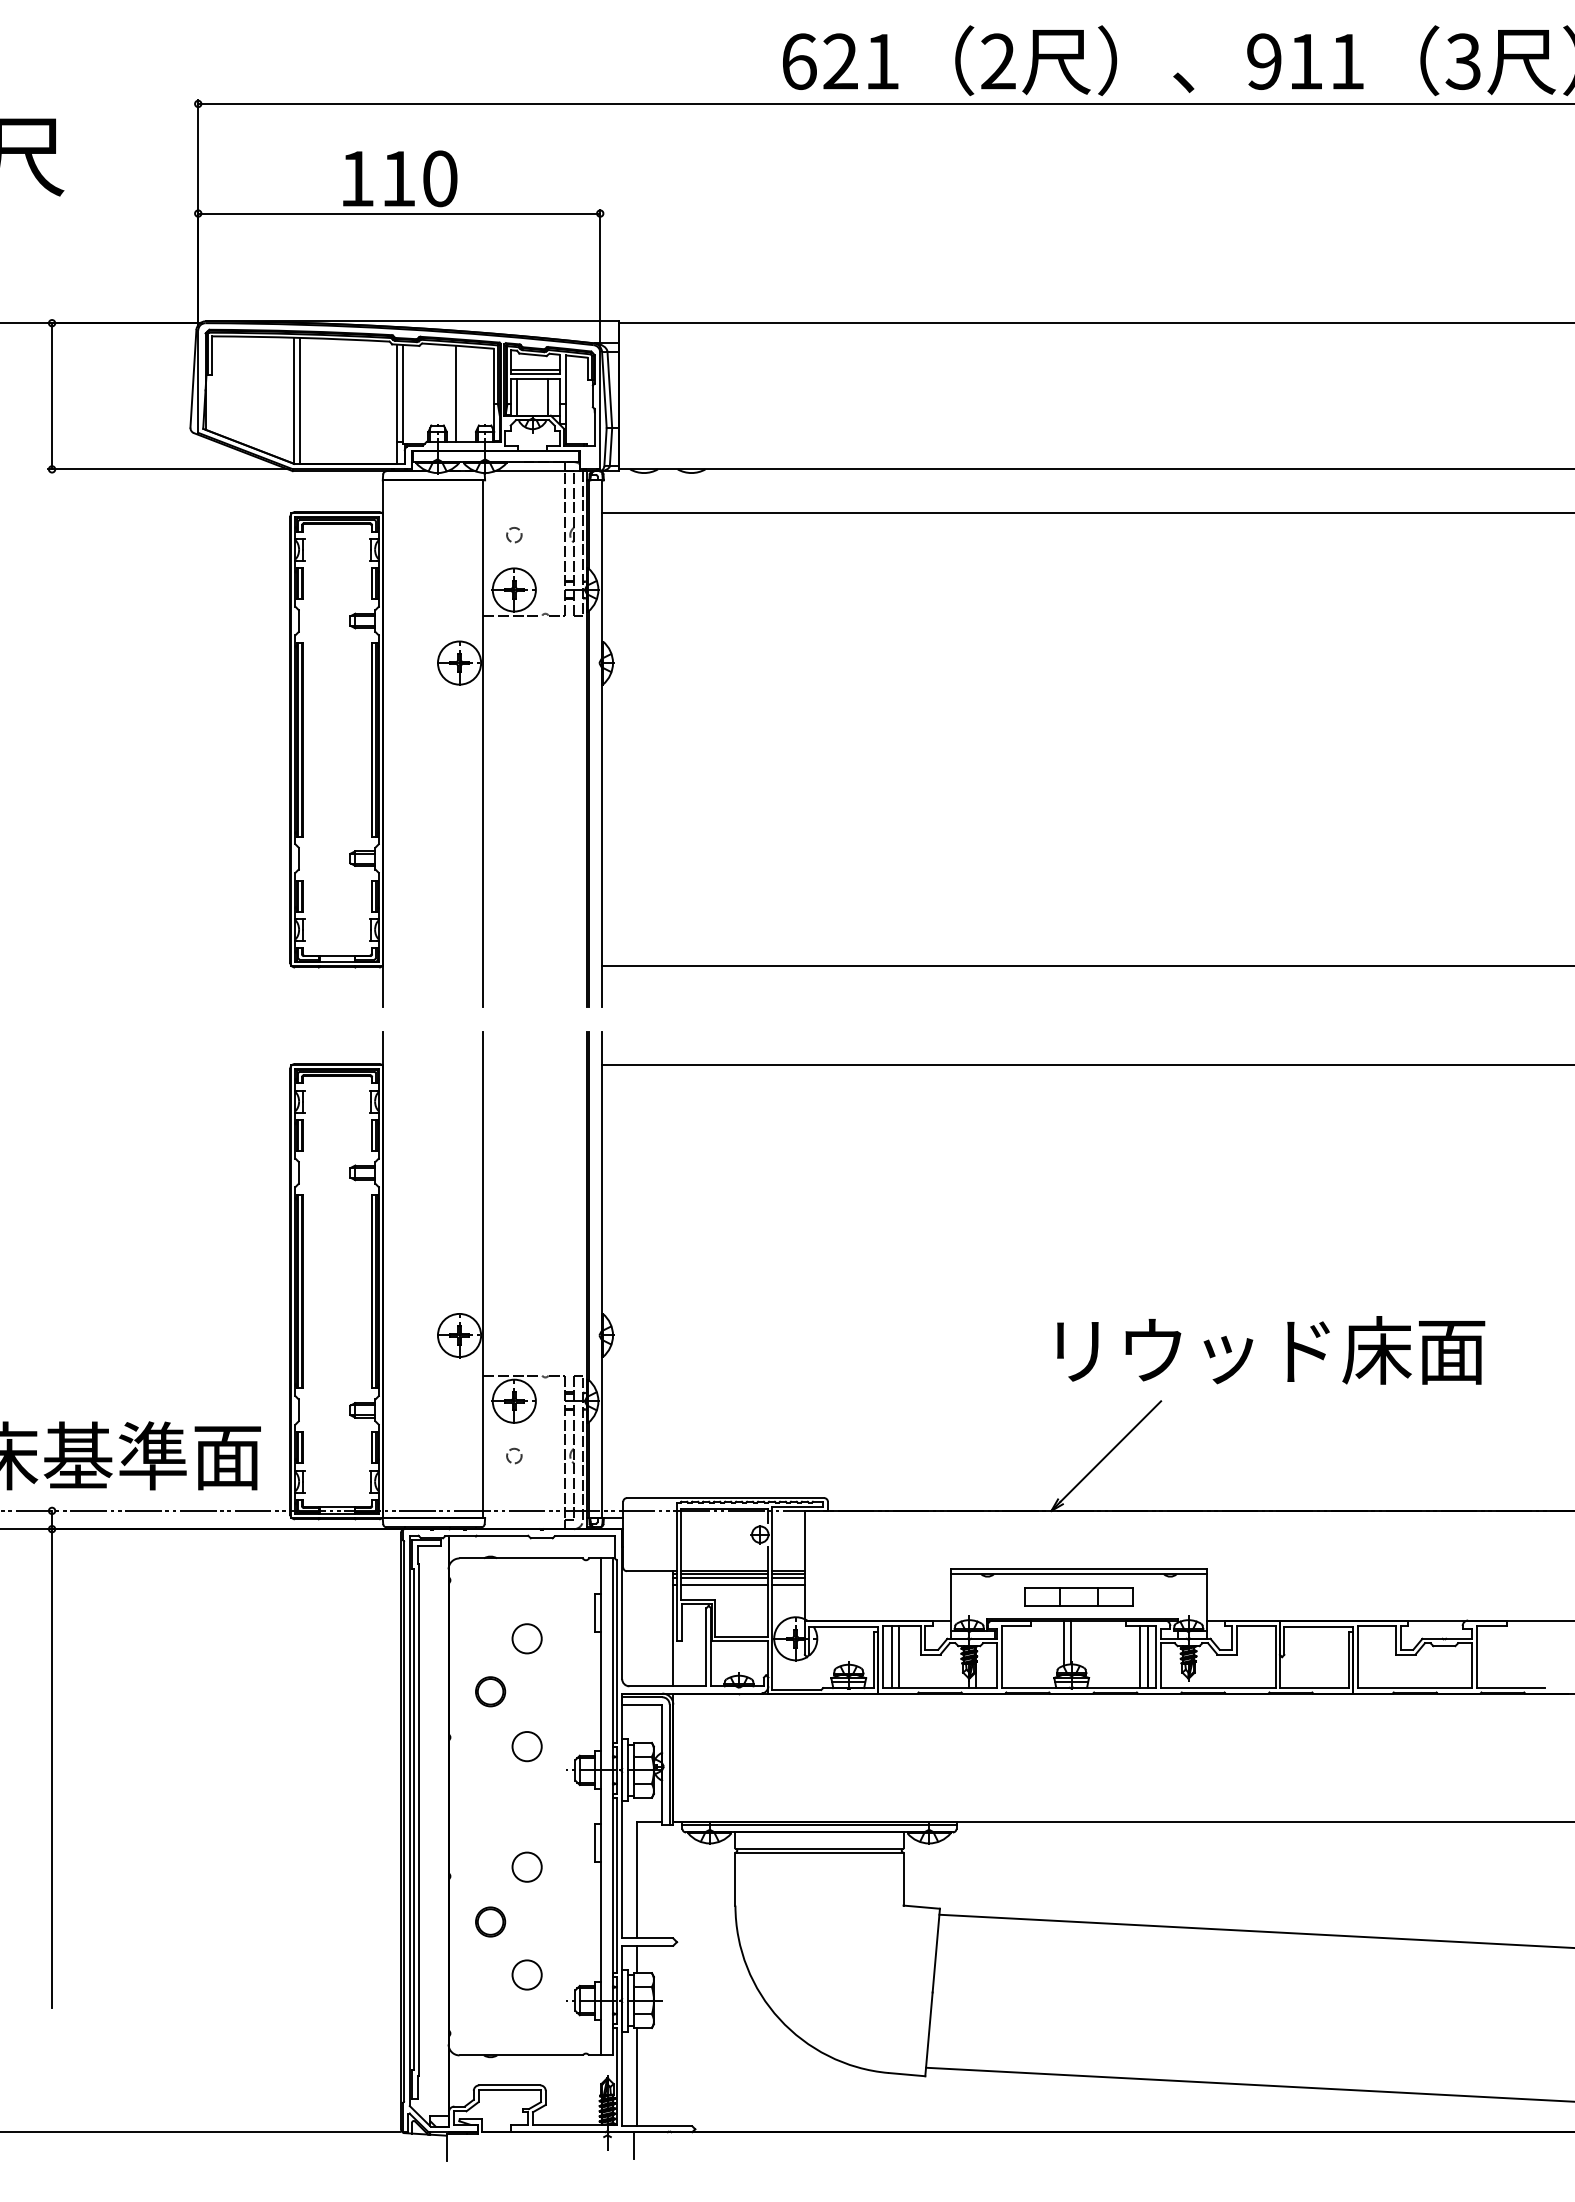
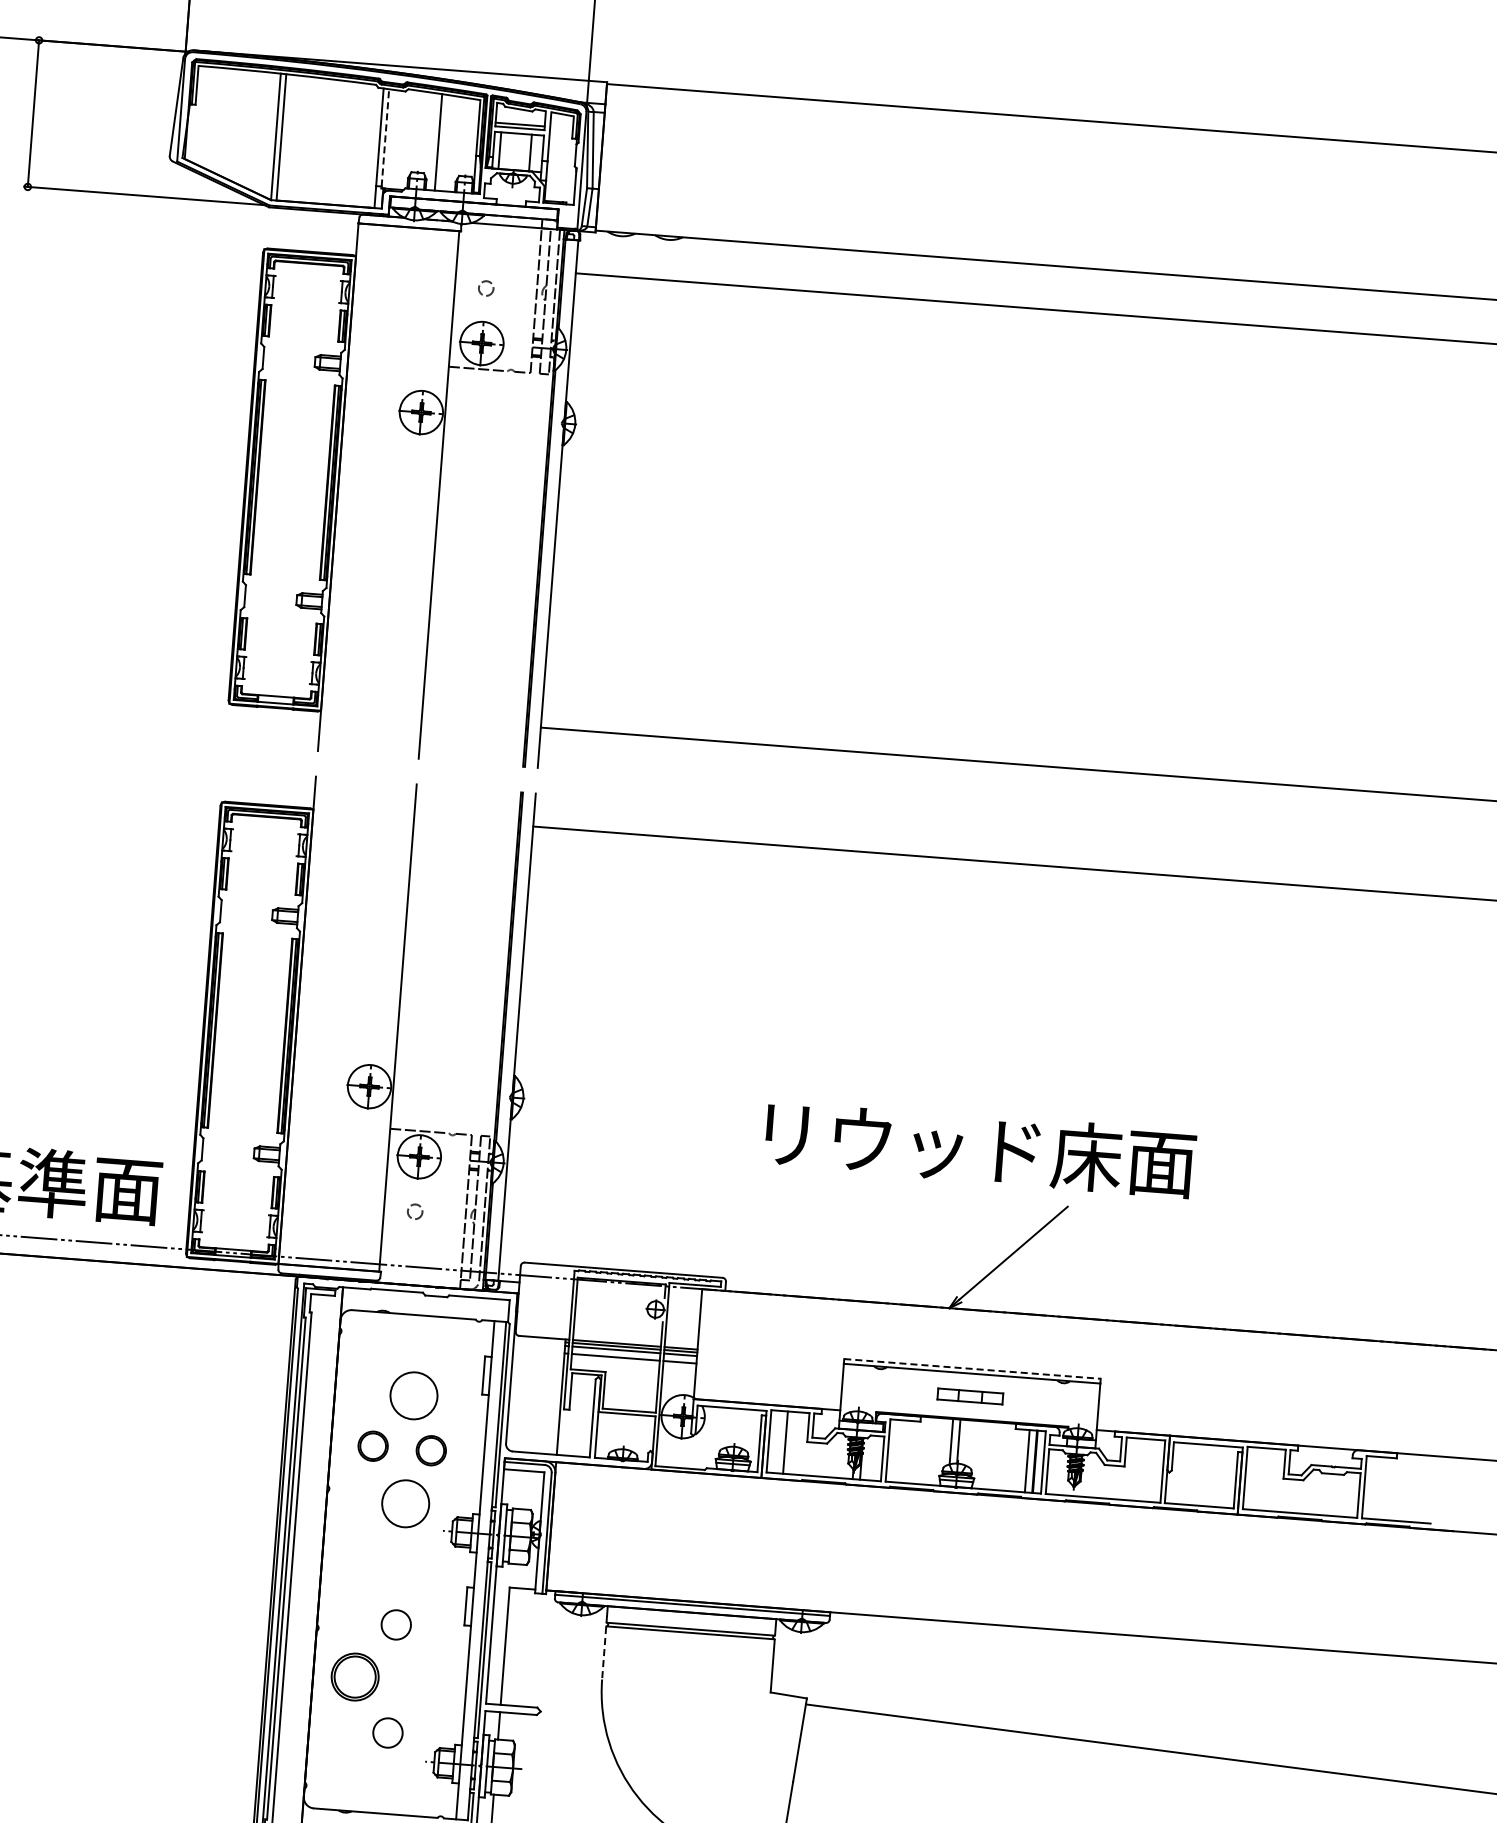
line: (402, 393) -> (385, 137), solid -> dashed
text: (1271, 1350) -> (980, 1148), moved
line: (1078, 1569) -> (971, 1369), solid -> dashed
part: (1078, 1596) -> (969, 1396), size x0.6
circle: (526, 1638) -> (413, 1395), size x1.6
line: (891, 1656) -> (777, 1441), removed
part: (548, 1691) -> (431, 1450), added
circle: (526, 1746) -> (404, 1503), size x1.6
line: (735, 1879) -> (604, 1653), solid -> dashed
part: (490, 1921) -> (355, 1676), size x1.6

